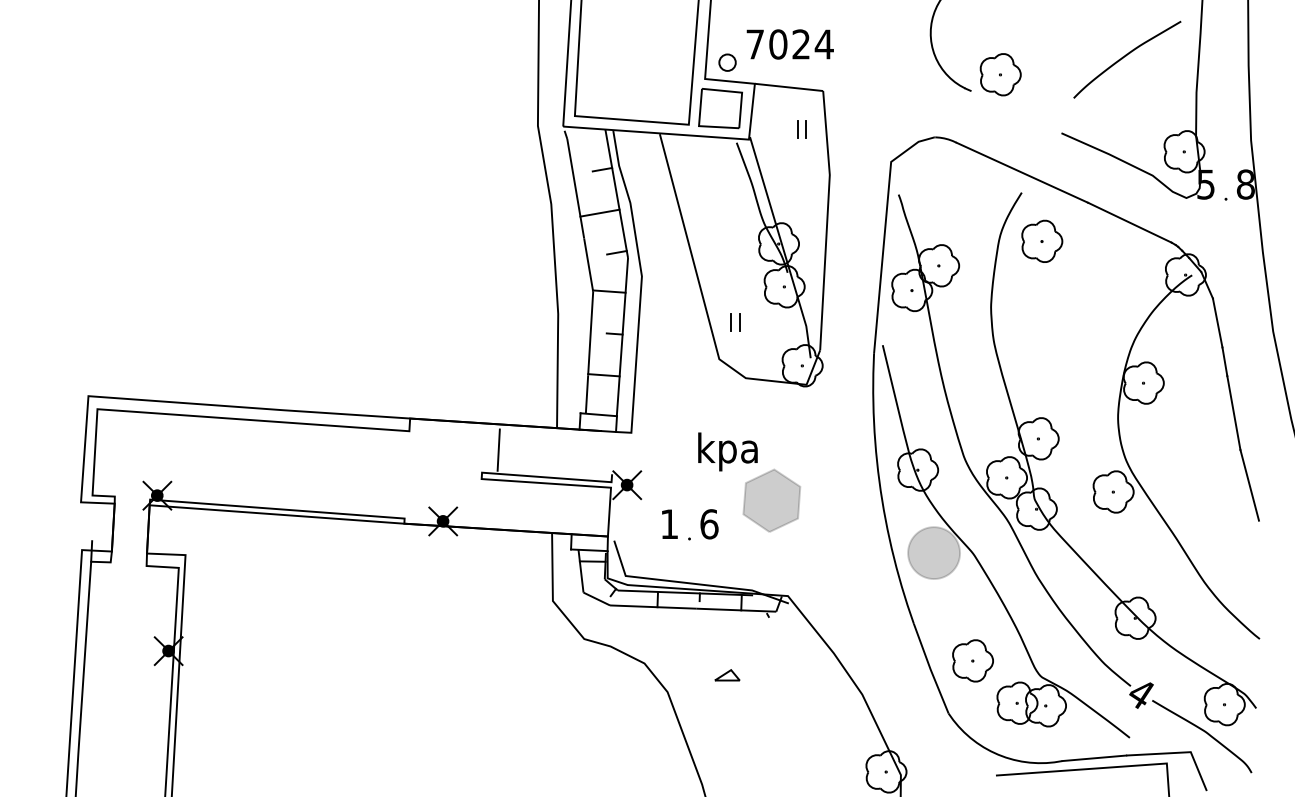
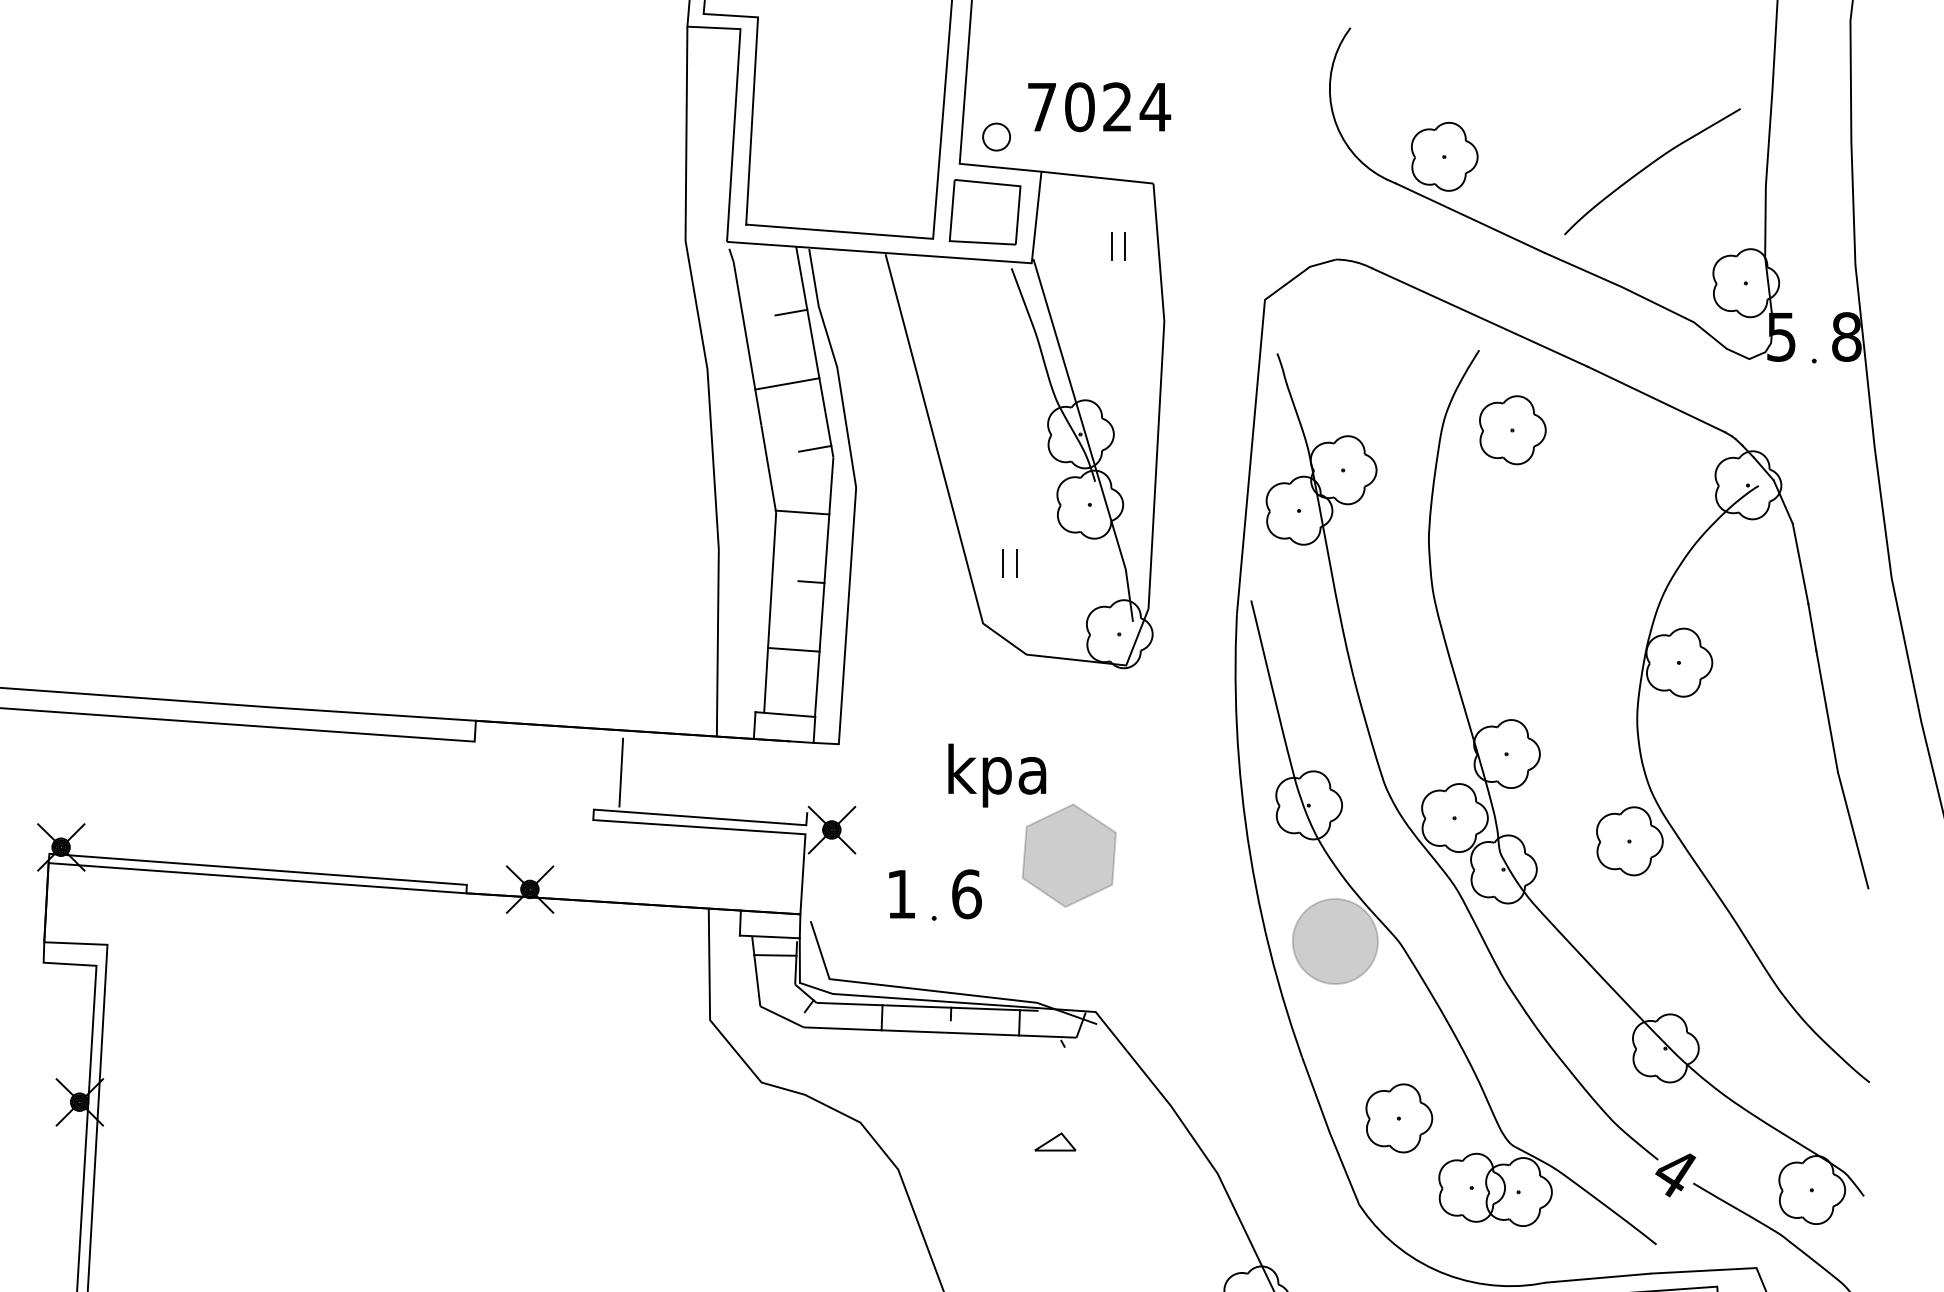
curve: (1126, 56) -> (1651, 166), moved
line: (1015, 111) -> (1468, 217), added
part: (727, 675) -> (1055, 1142), moved

